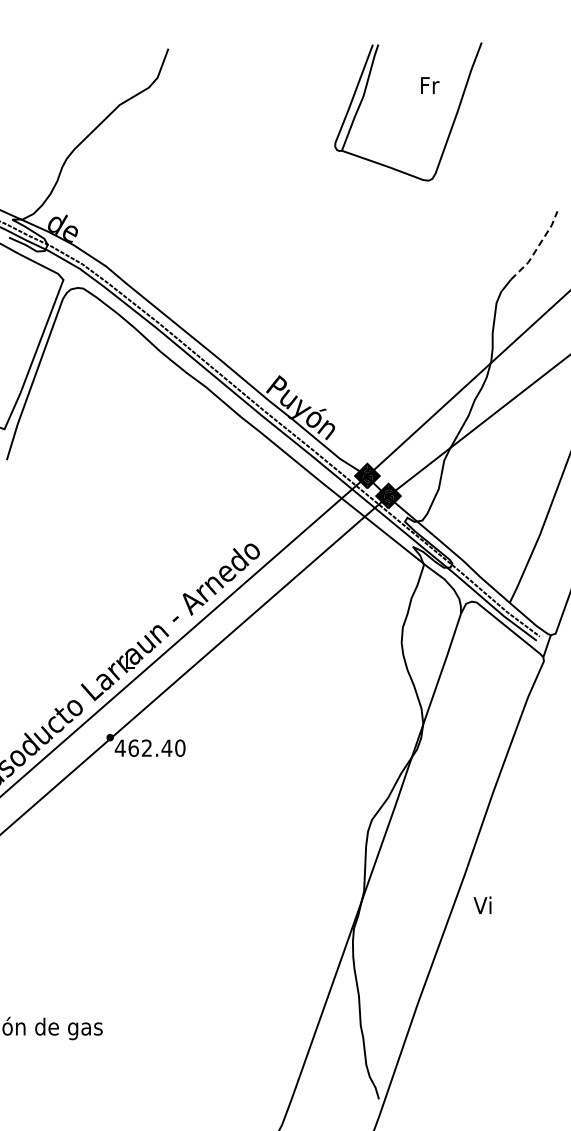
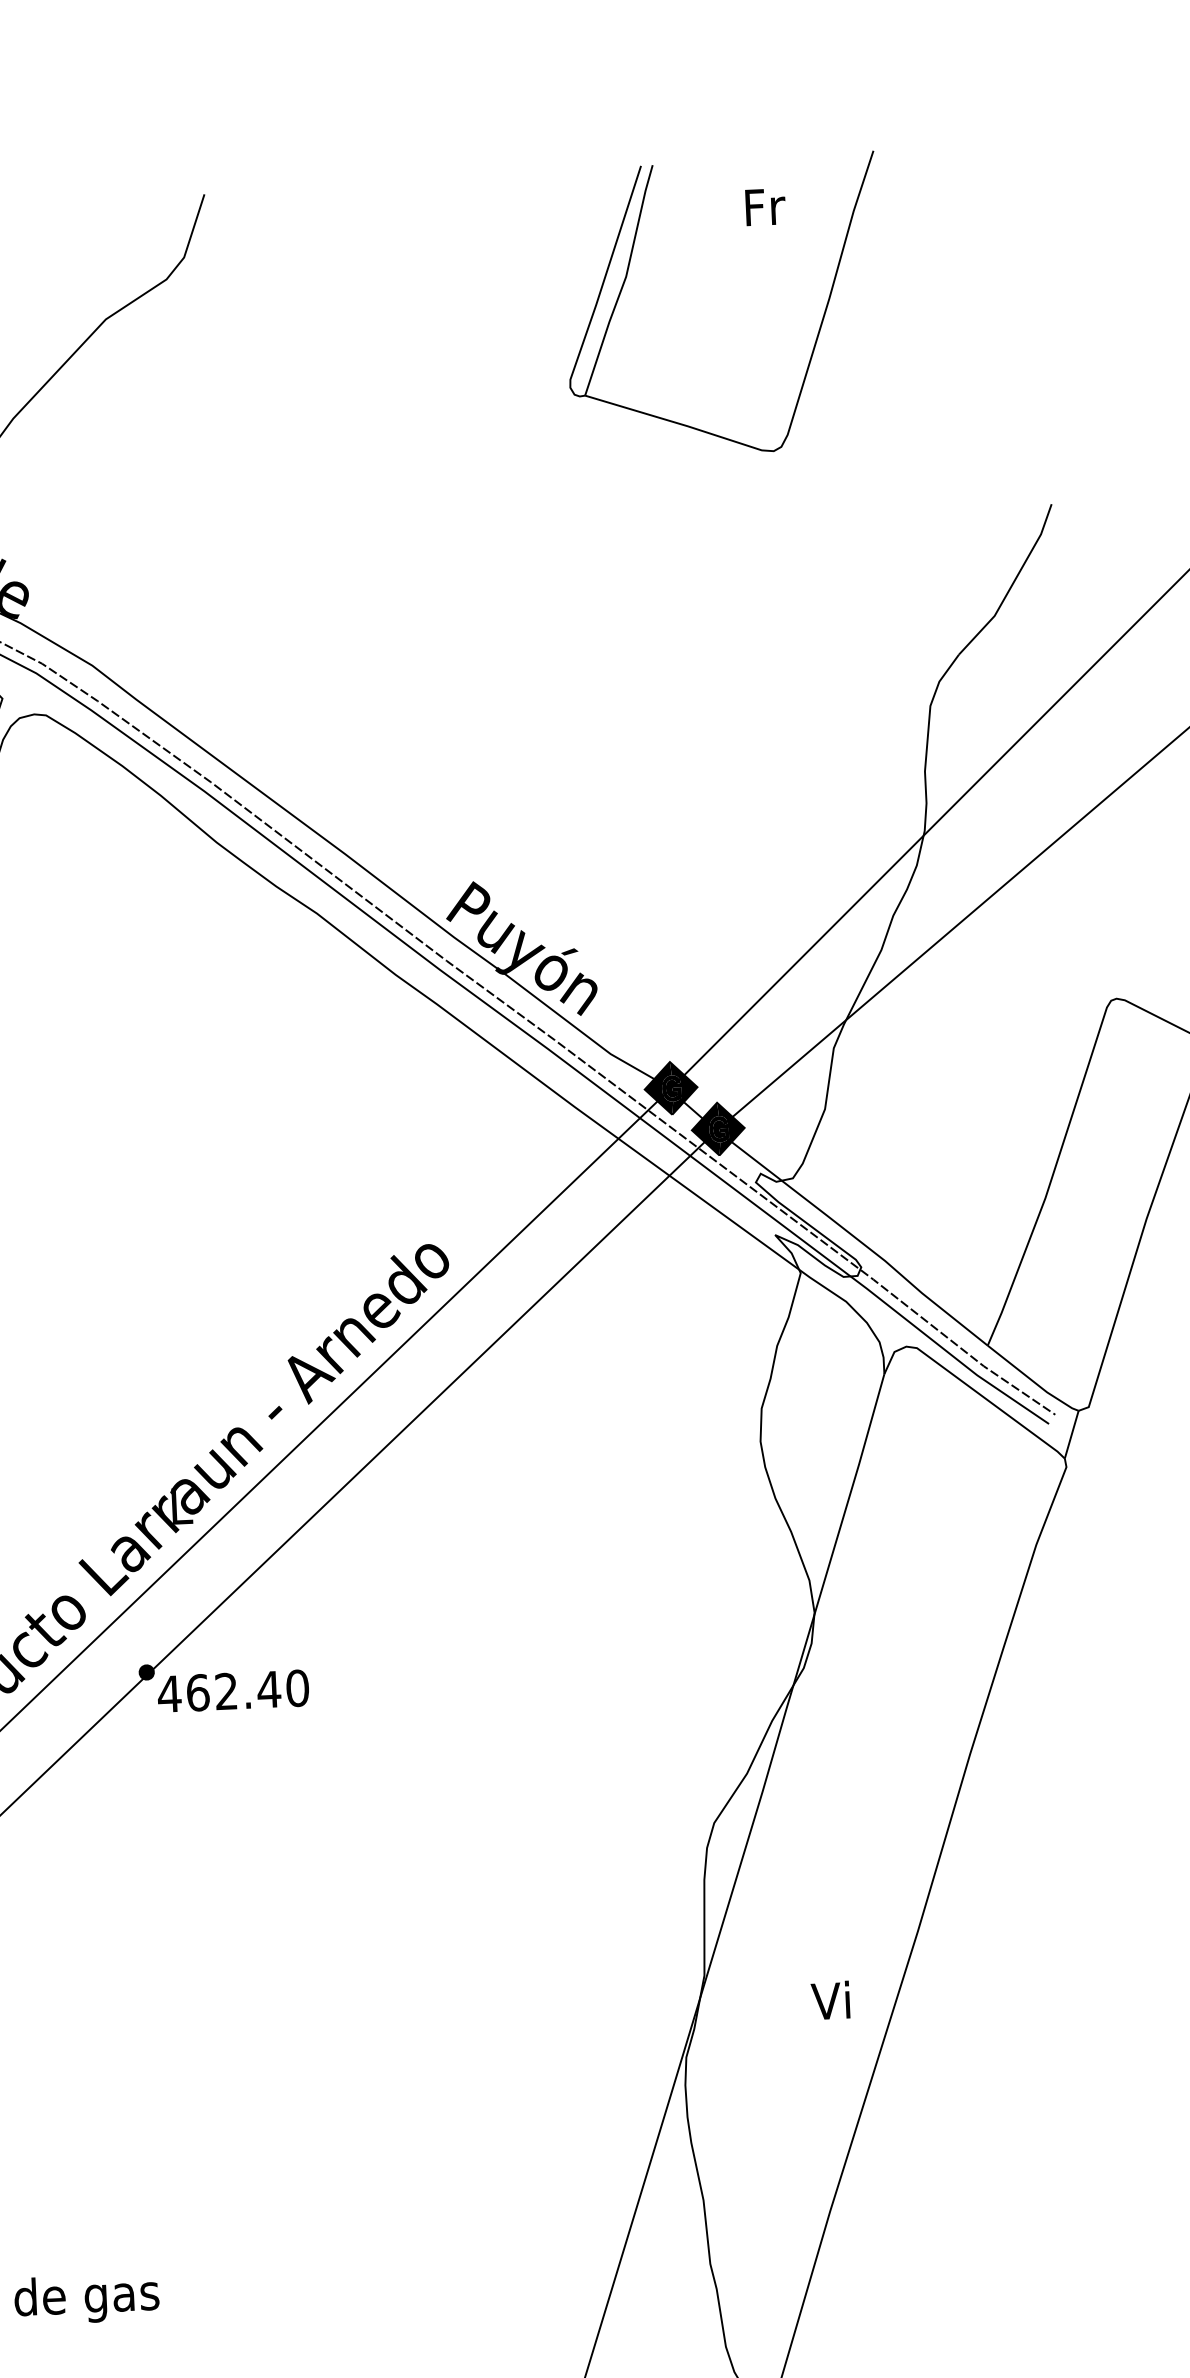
text: (430, 85) -> (766, 206), moved
line: (537, 248) -> (1012, 585), dashed -> solid
text: (482, 904) -> (830, 1998), moved

